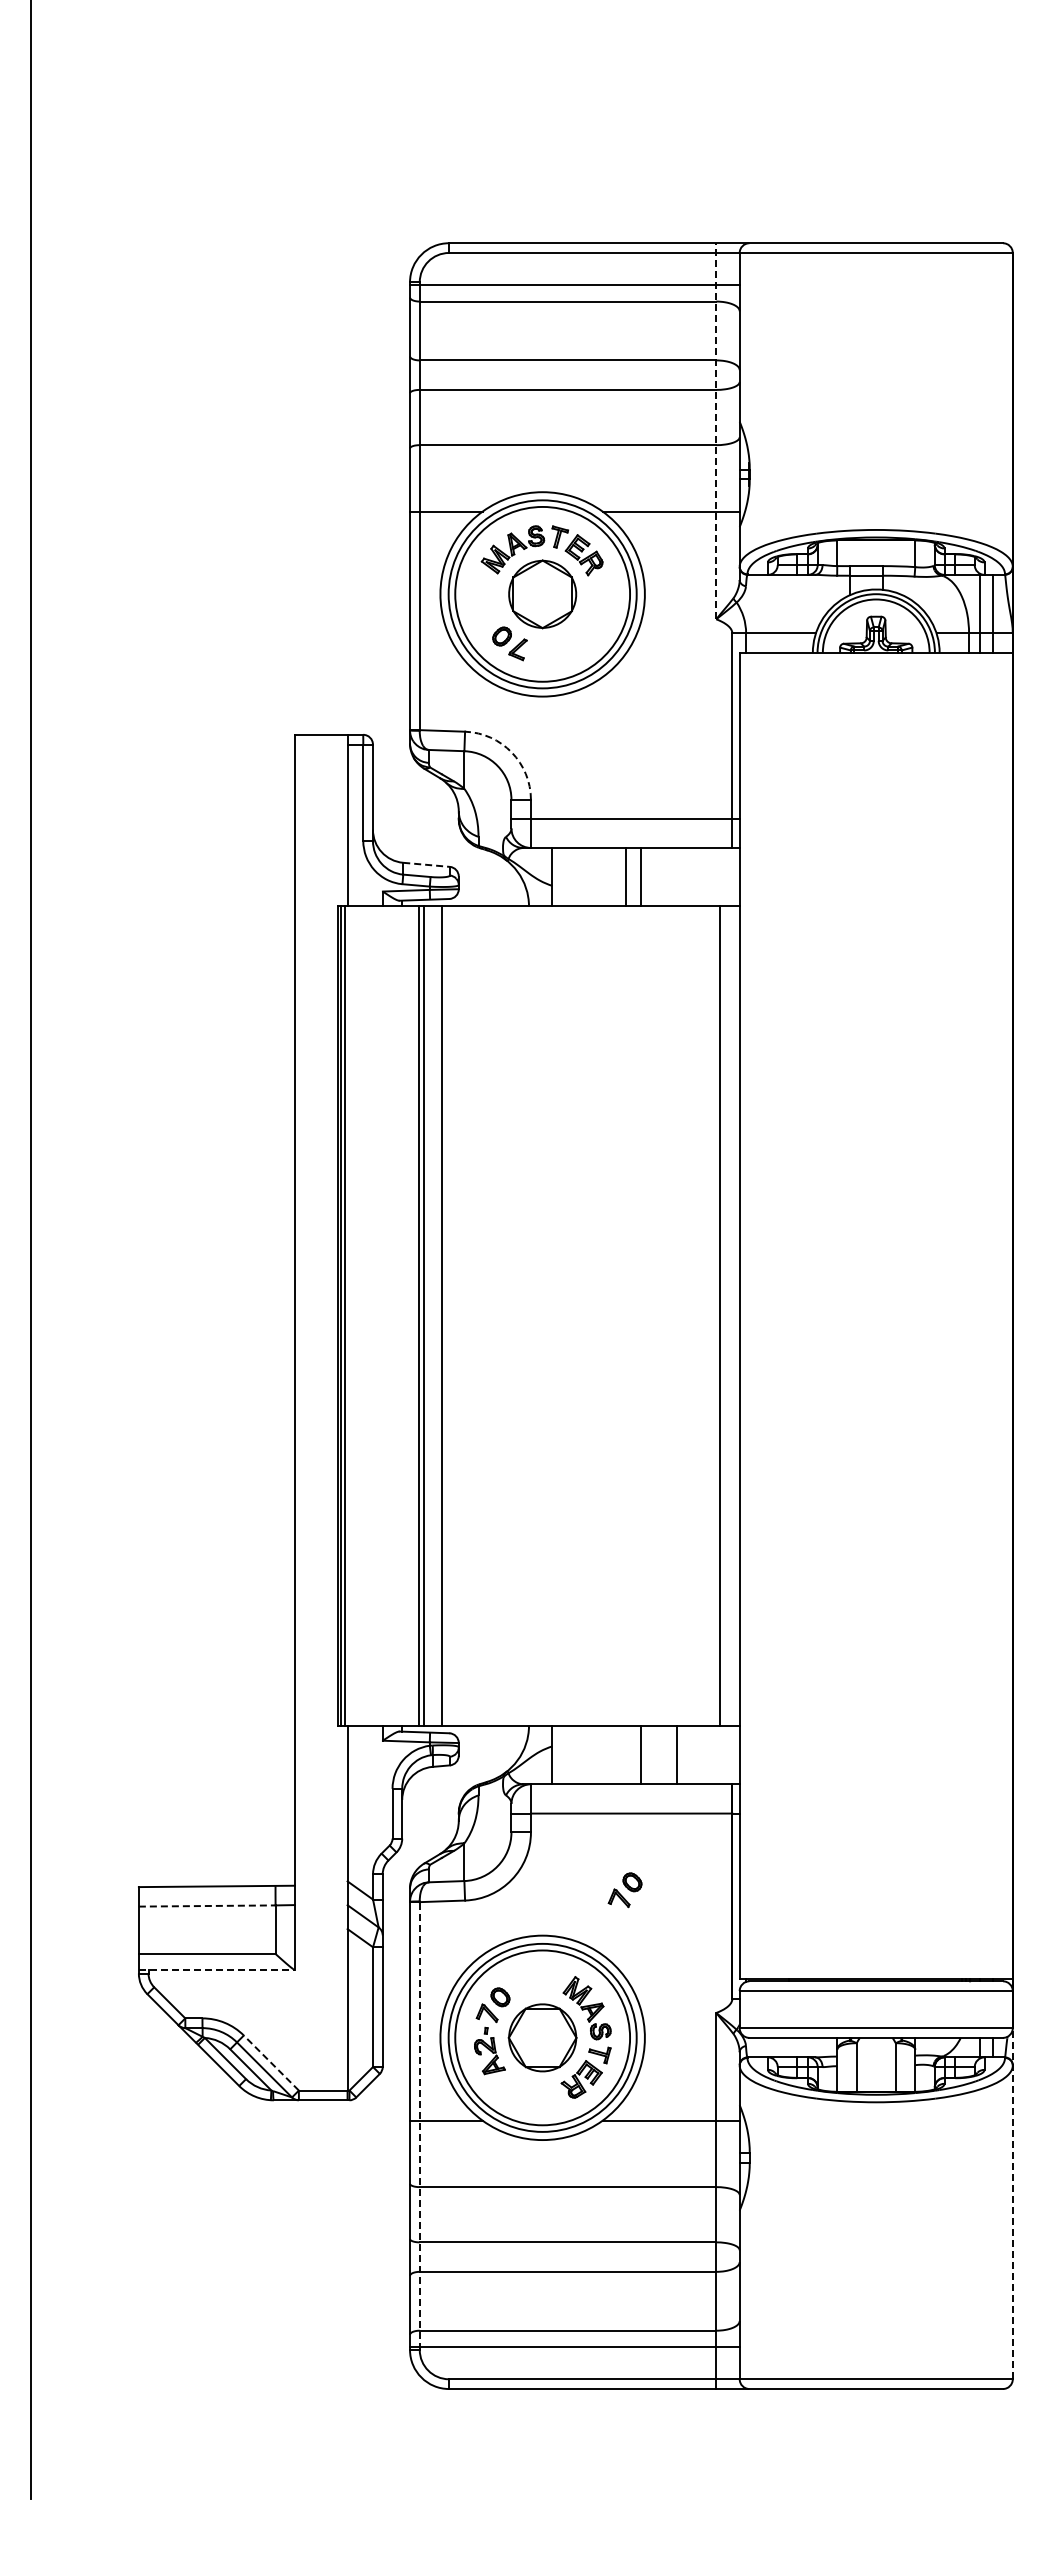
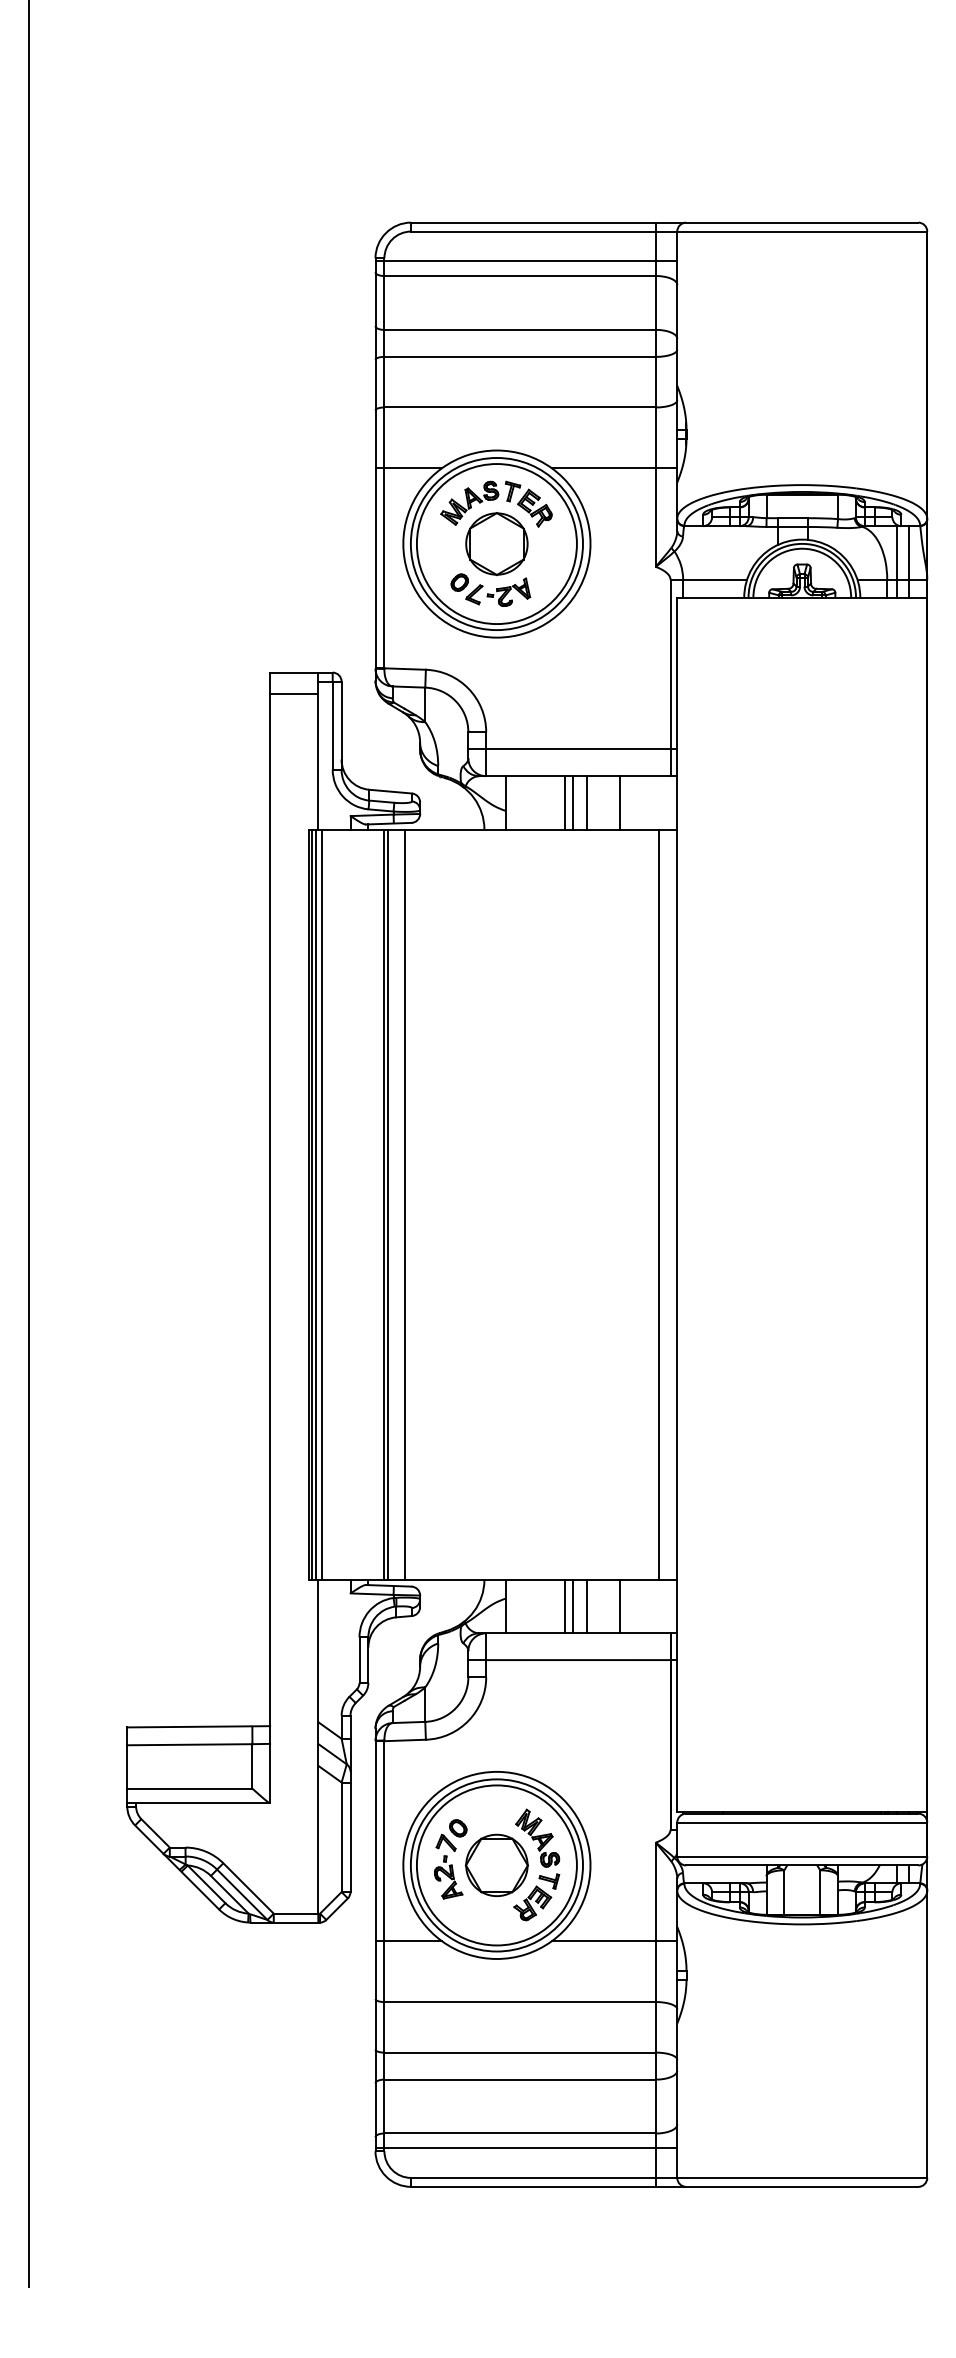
line: (716, 430) -> (656, 394), dashed -> solid
part: (555, 646) -> (508, 591), added
arc: (511, 752) -> (468, 688), dashed -> solid
line: (320, 758) -> (293, 694), added
line: (427, 864) -> (391, 791), dashed -> solid
line: (616, 876) -> (564, 802), added
line: (676, 876) -> (619, 802), added
line: (351, 1315) -> (321, 1204), added
line: (616, 1754) -> (564, 1606), added
line: (625, 1754) -> (572, 1606), added
part: (624, 1890) -> (571, 1730), removed
line: (207, 1906) -> (190, 1745), dashed -> solid
line: (217, 1969) -> (199, 1802), dashed -> solid
line: (271, 2063) -> (248, 1888), dashed -> solid
line: (419, 2126) -> (384, 1946), dashed -> solid
line: (1012, 2203) -> (927, 2017), dashed -> solid

